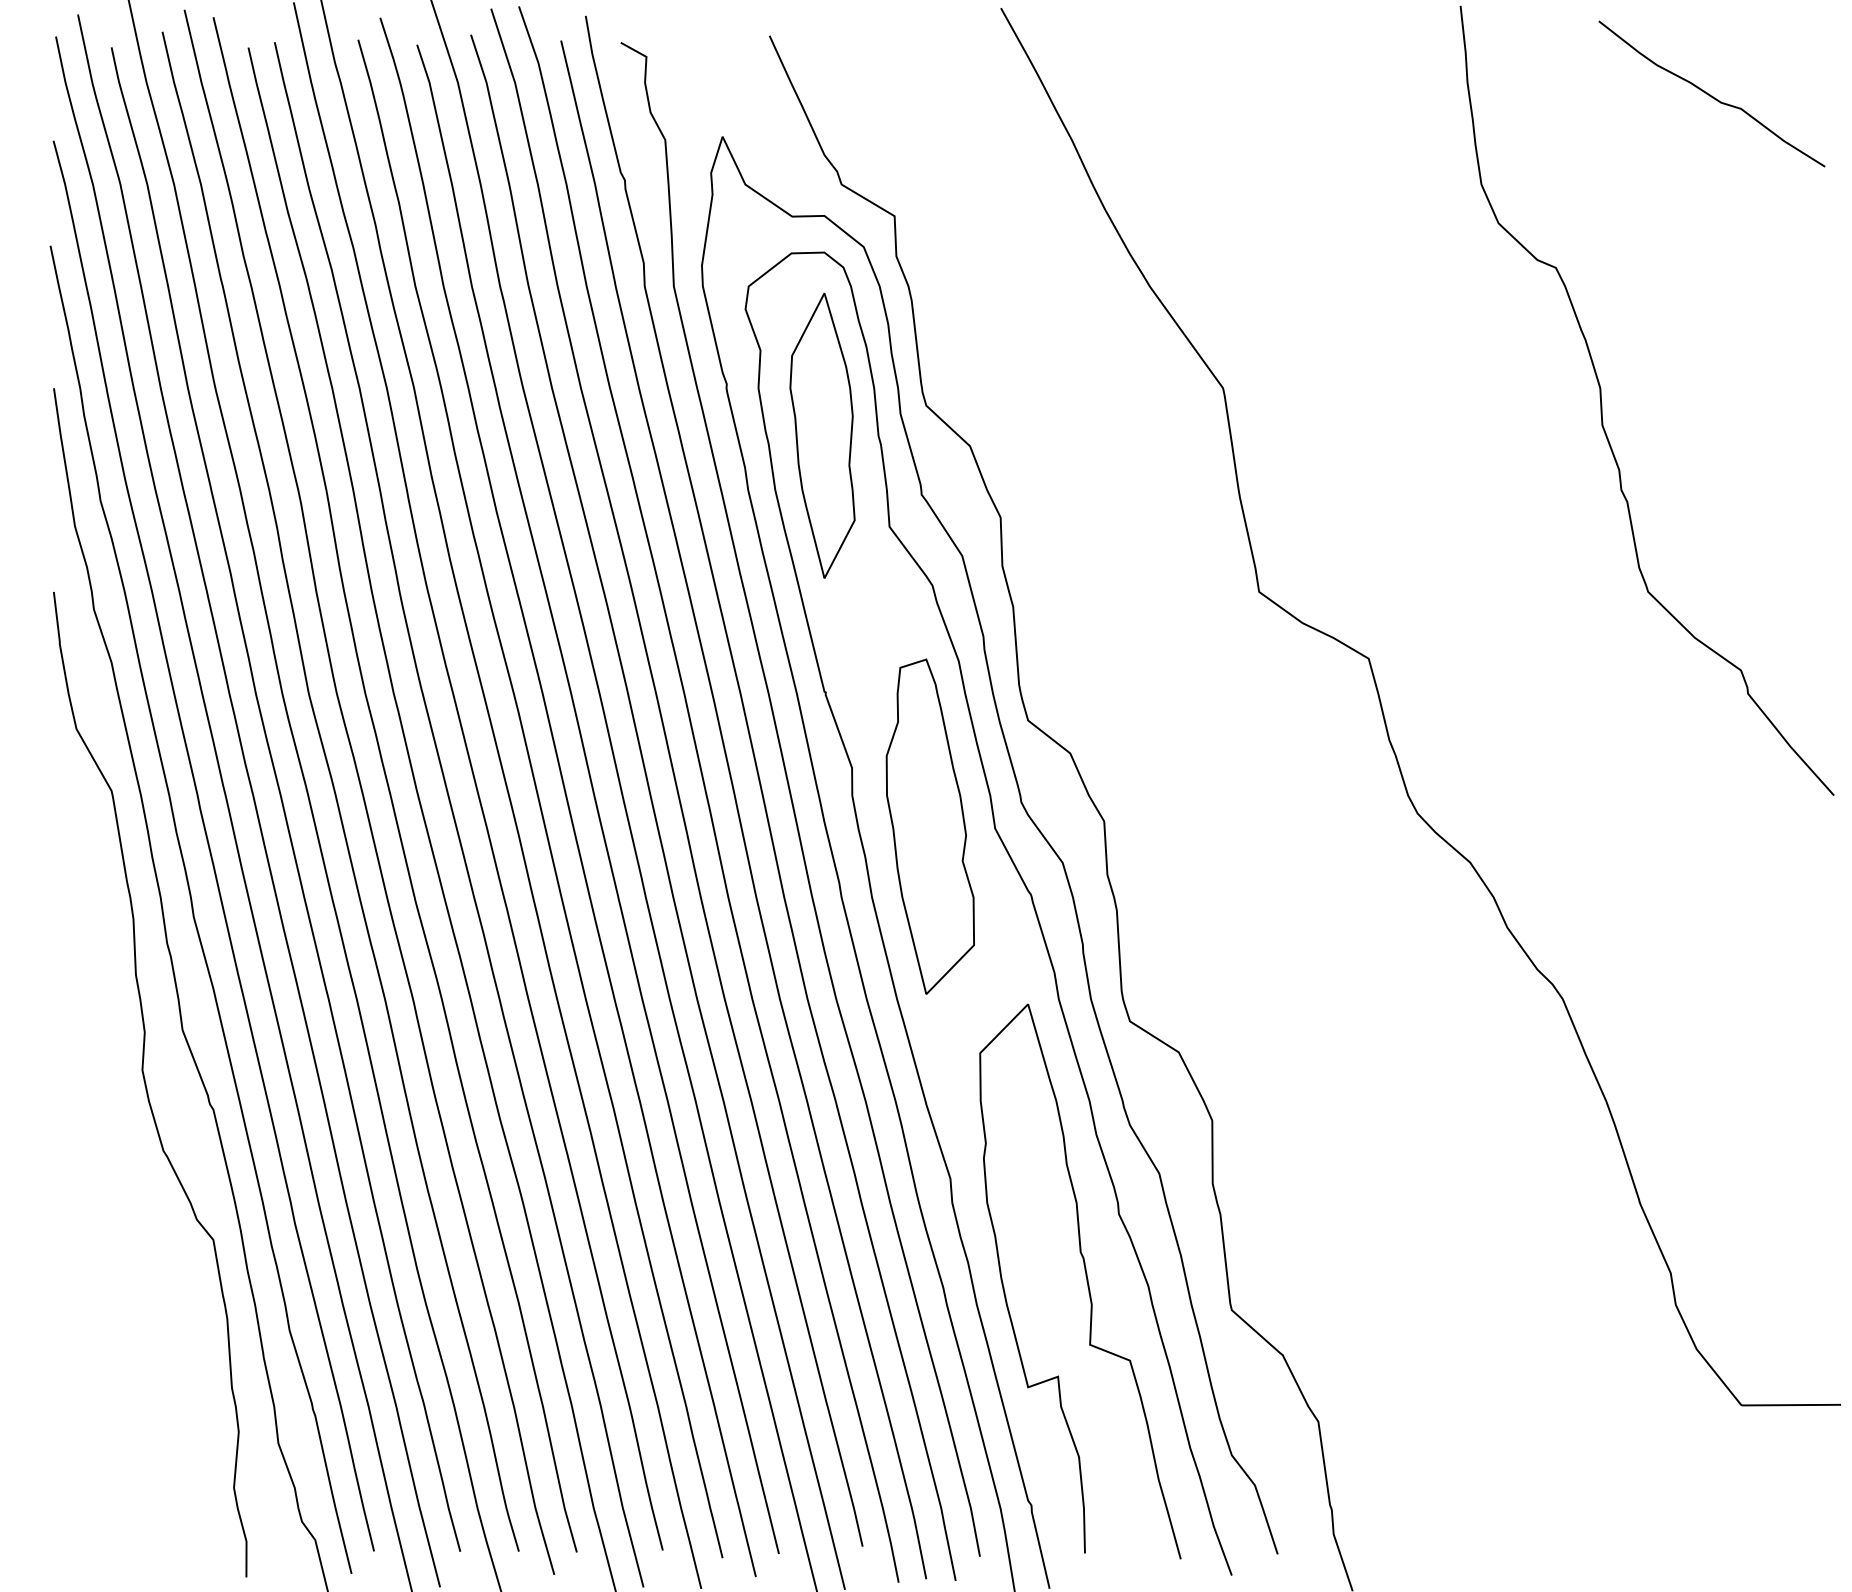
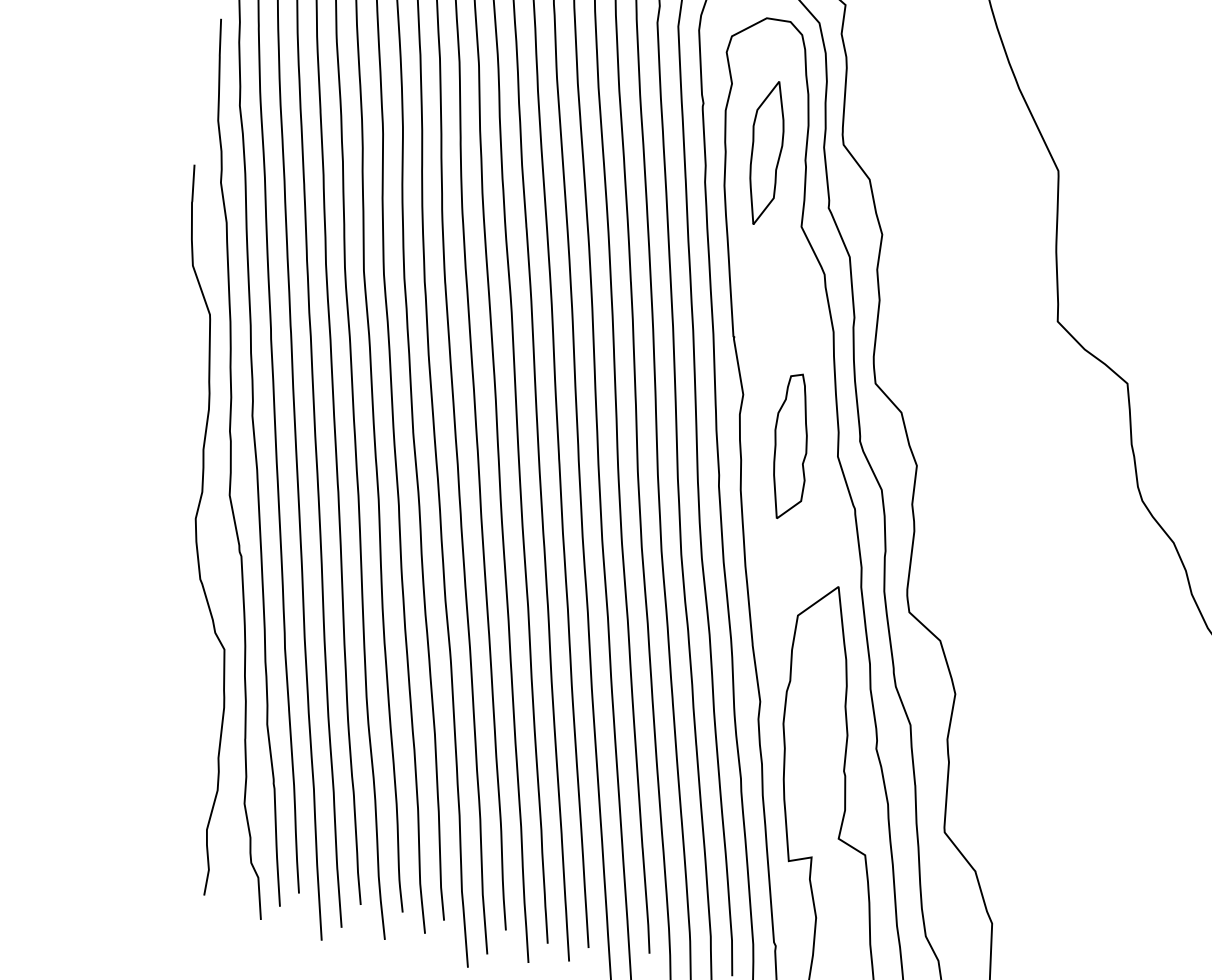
part: (822, 435) -> (765, 152), size x0.7
part: (929, 826) -> (791, 446), size x0.6

